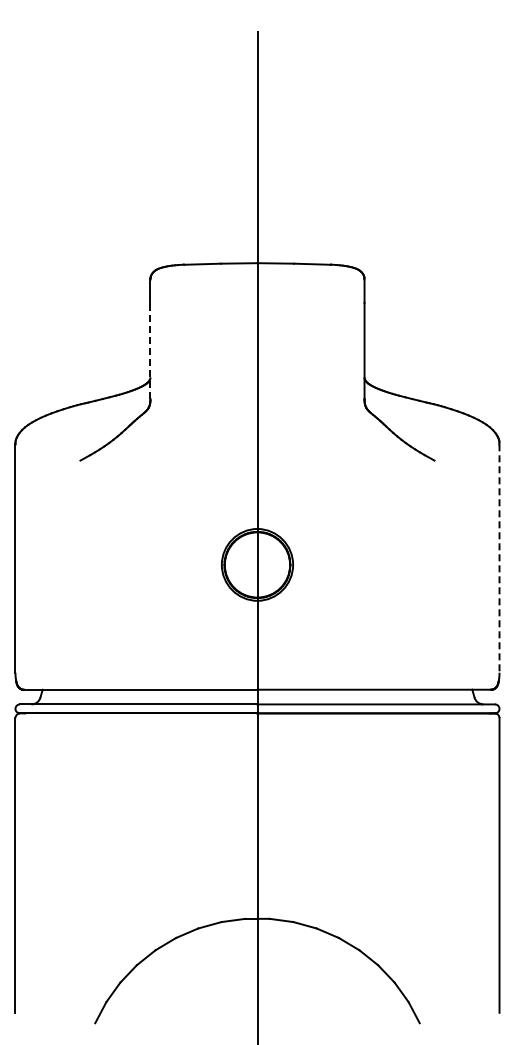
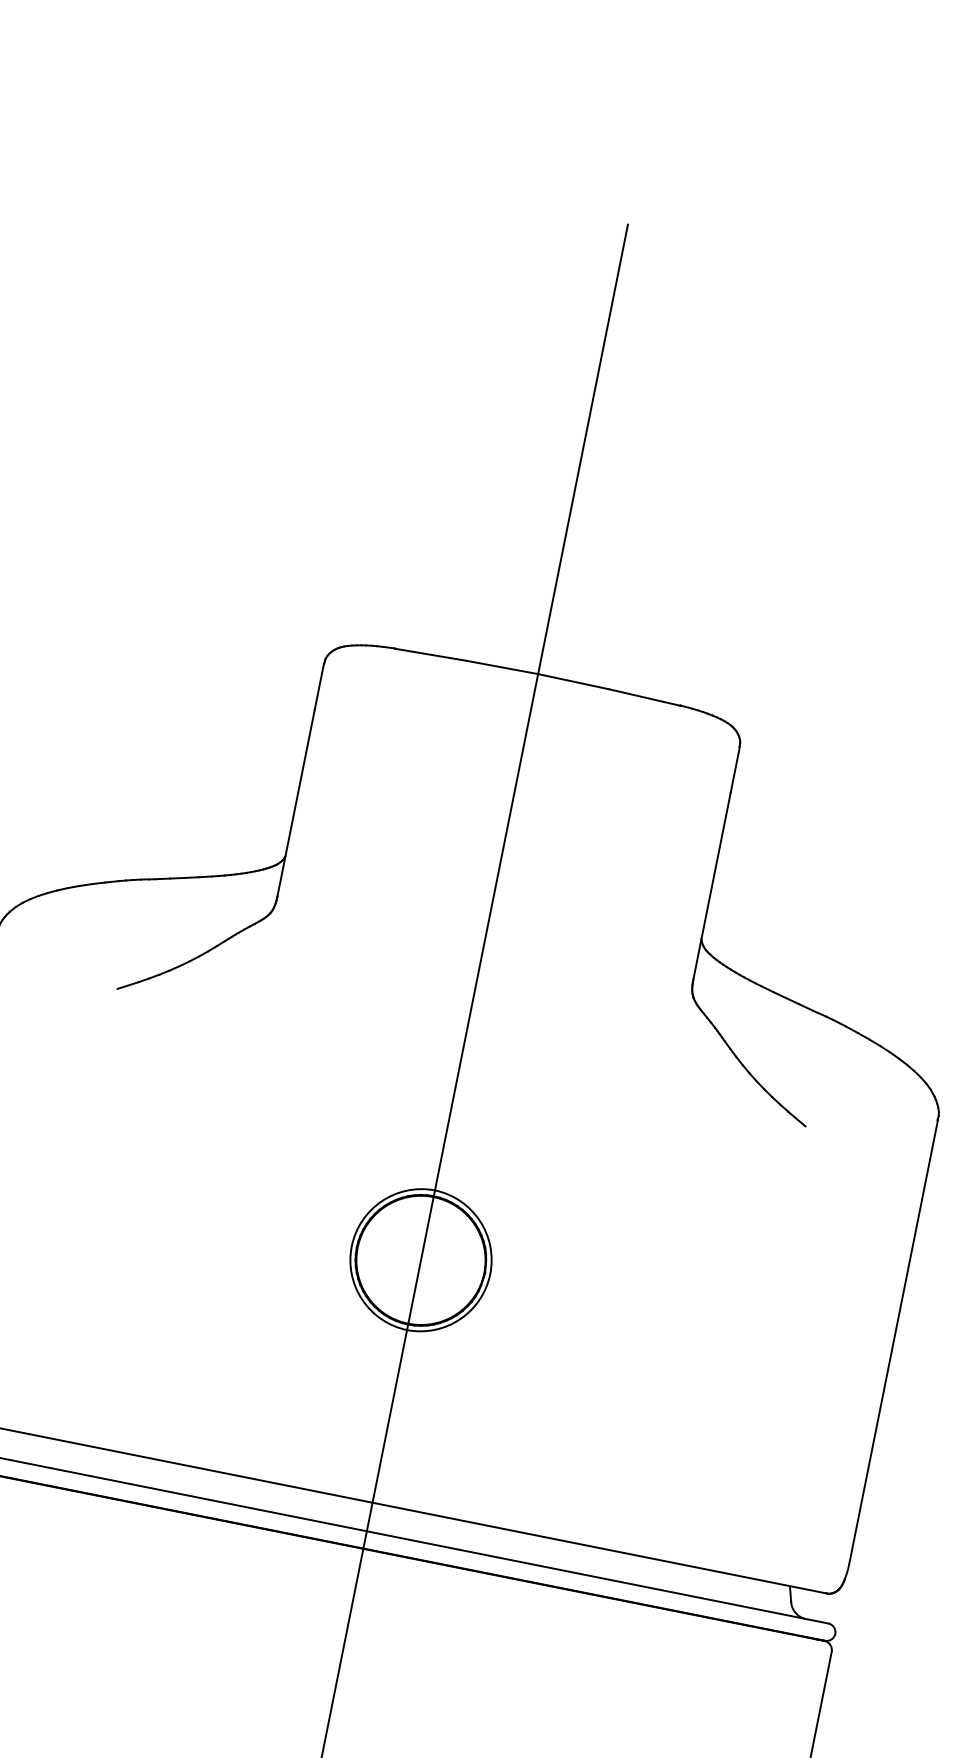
line: (150, 350) -> (296, 802), dashed -> solid
line: (499, 559) -> (893, 1343), dashed -> solid

